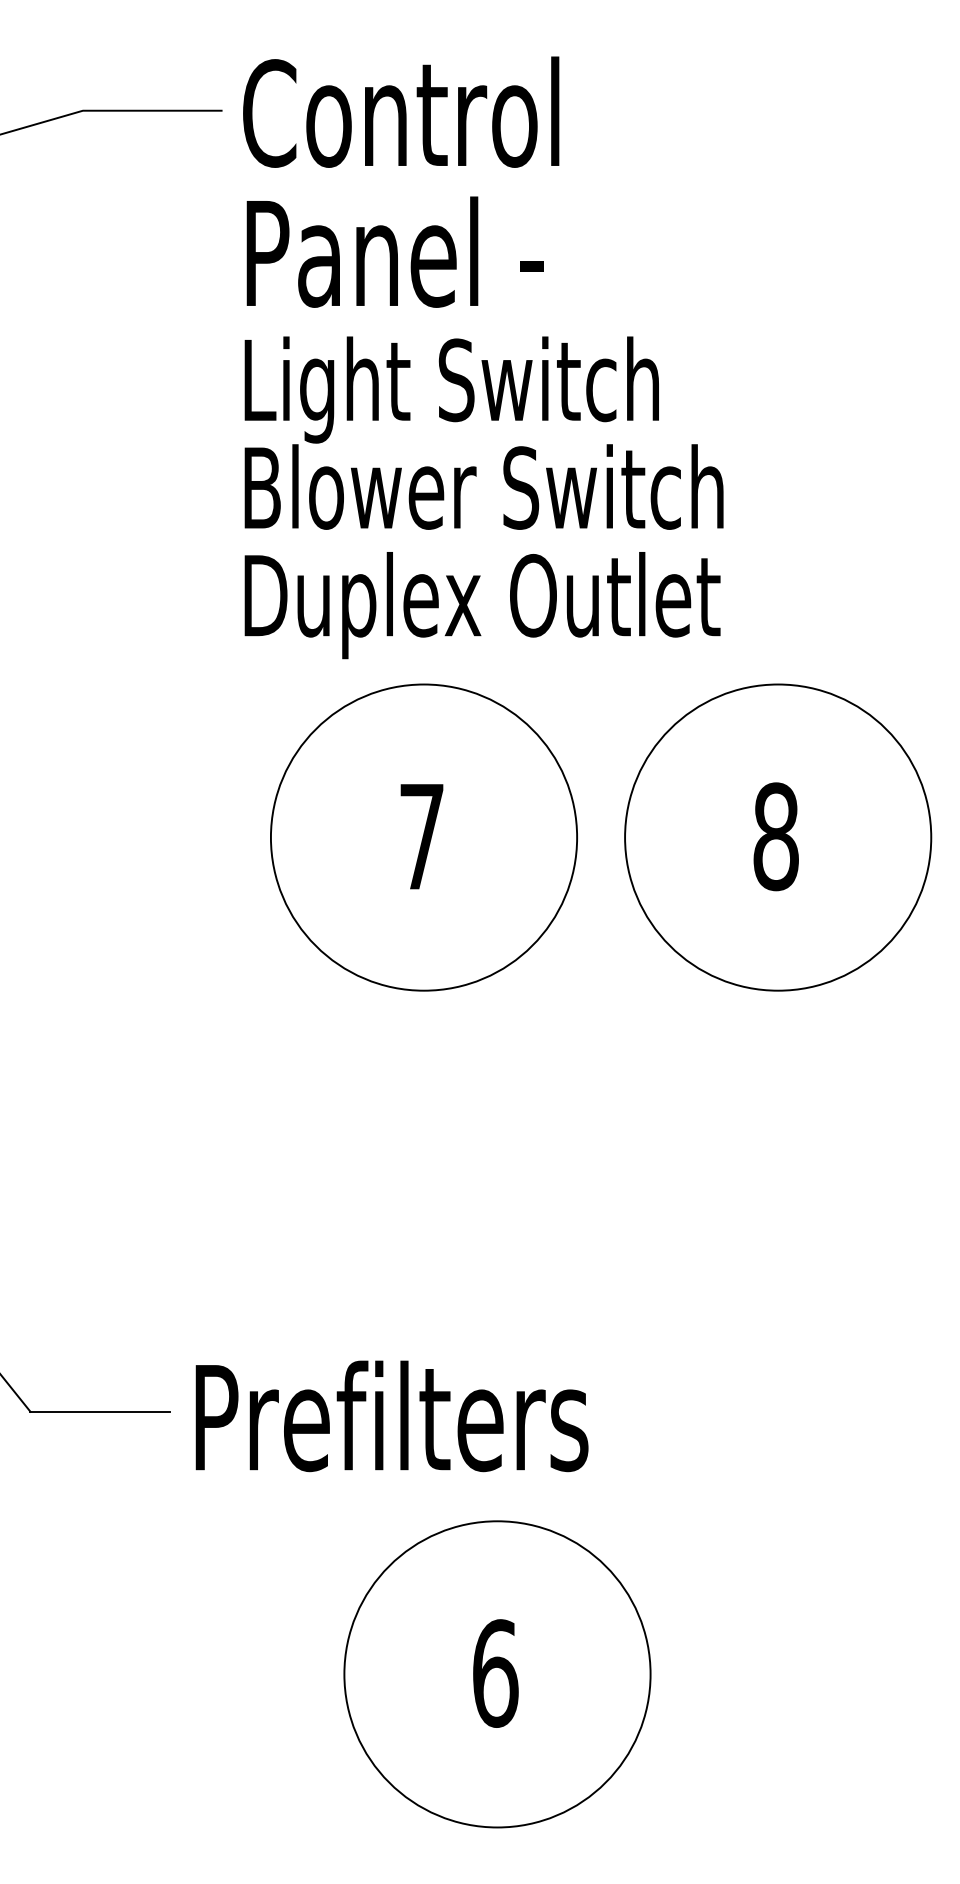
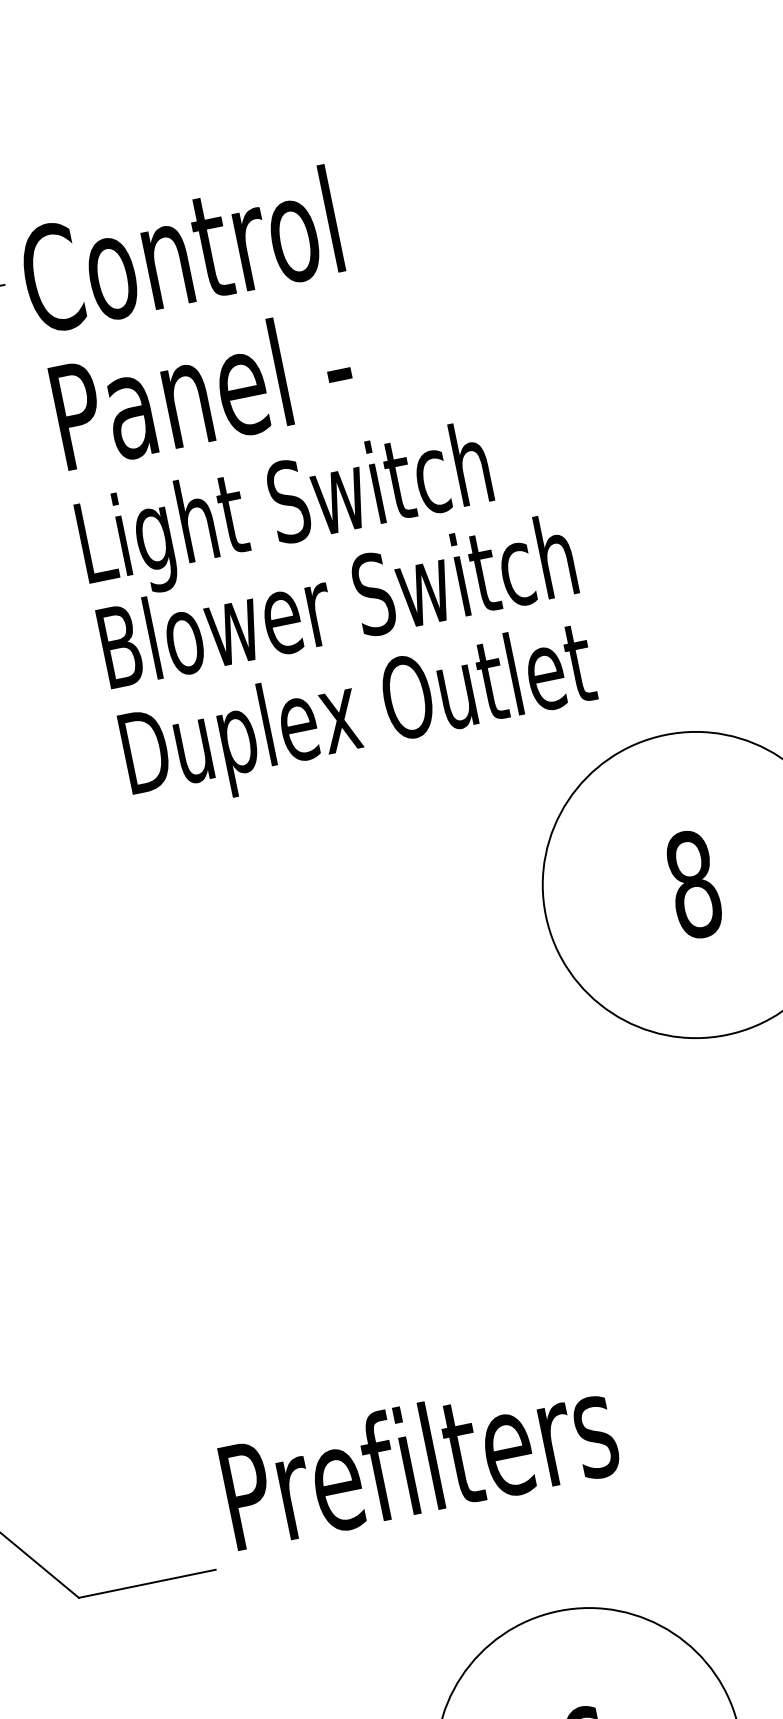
part: (423, 837) -> (348, 956), removed
text: (391, 1416) -> (419, 1459), moved

